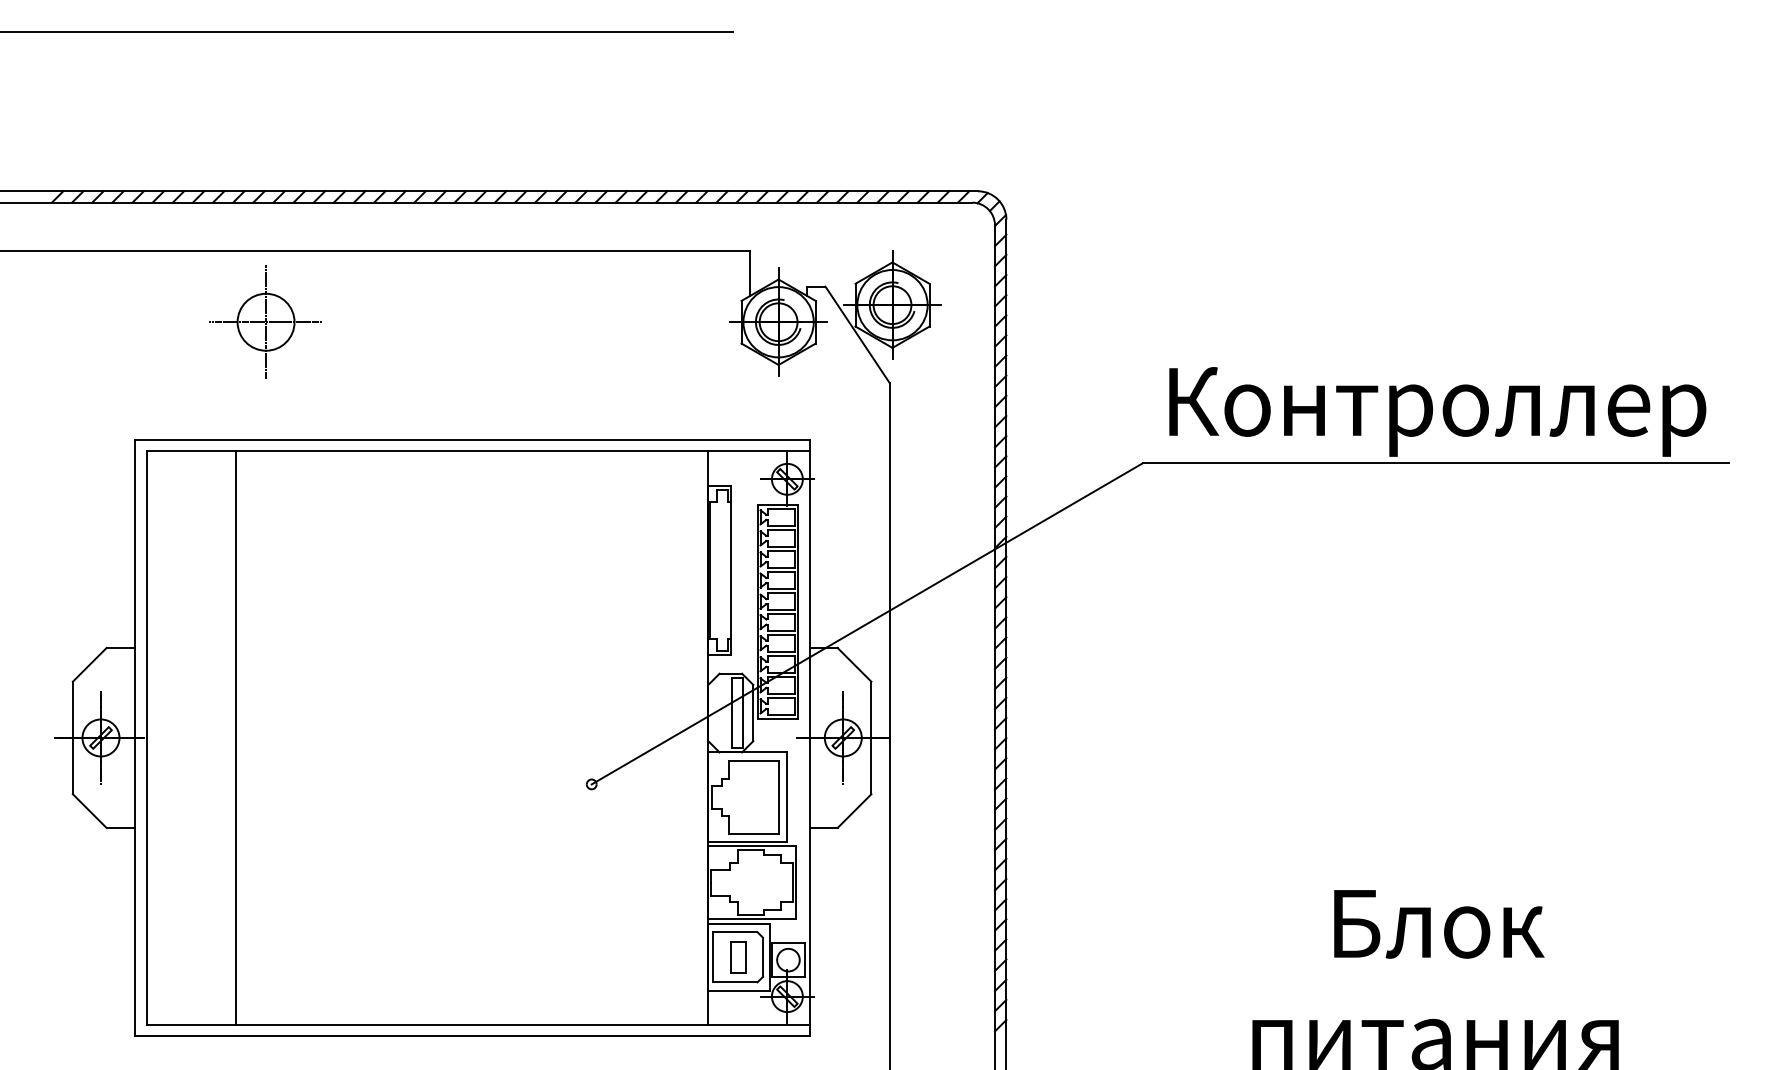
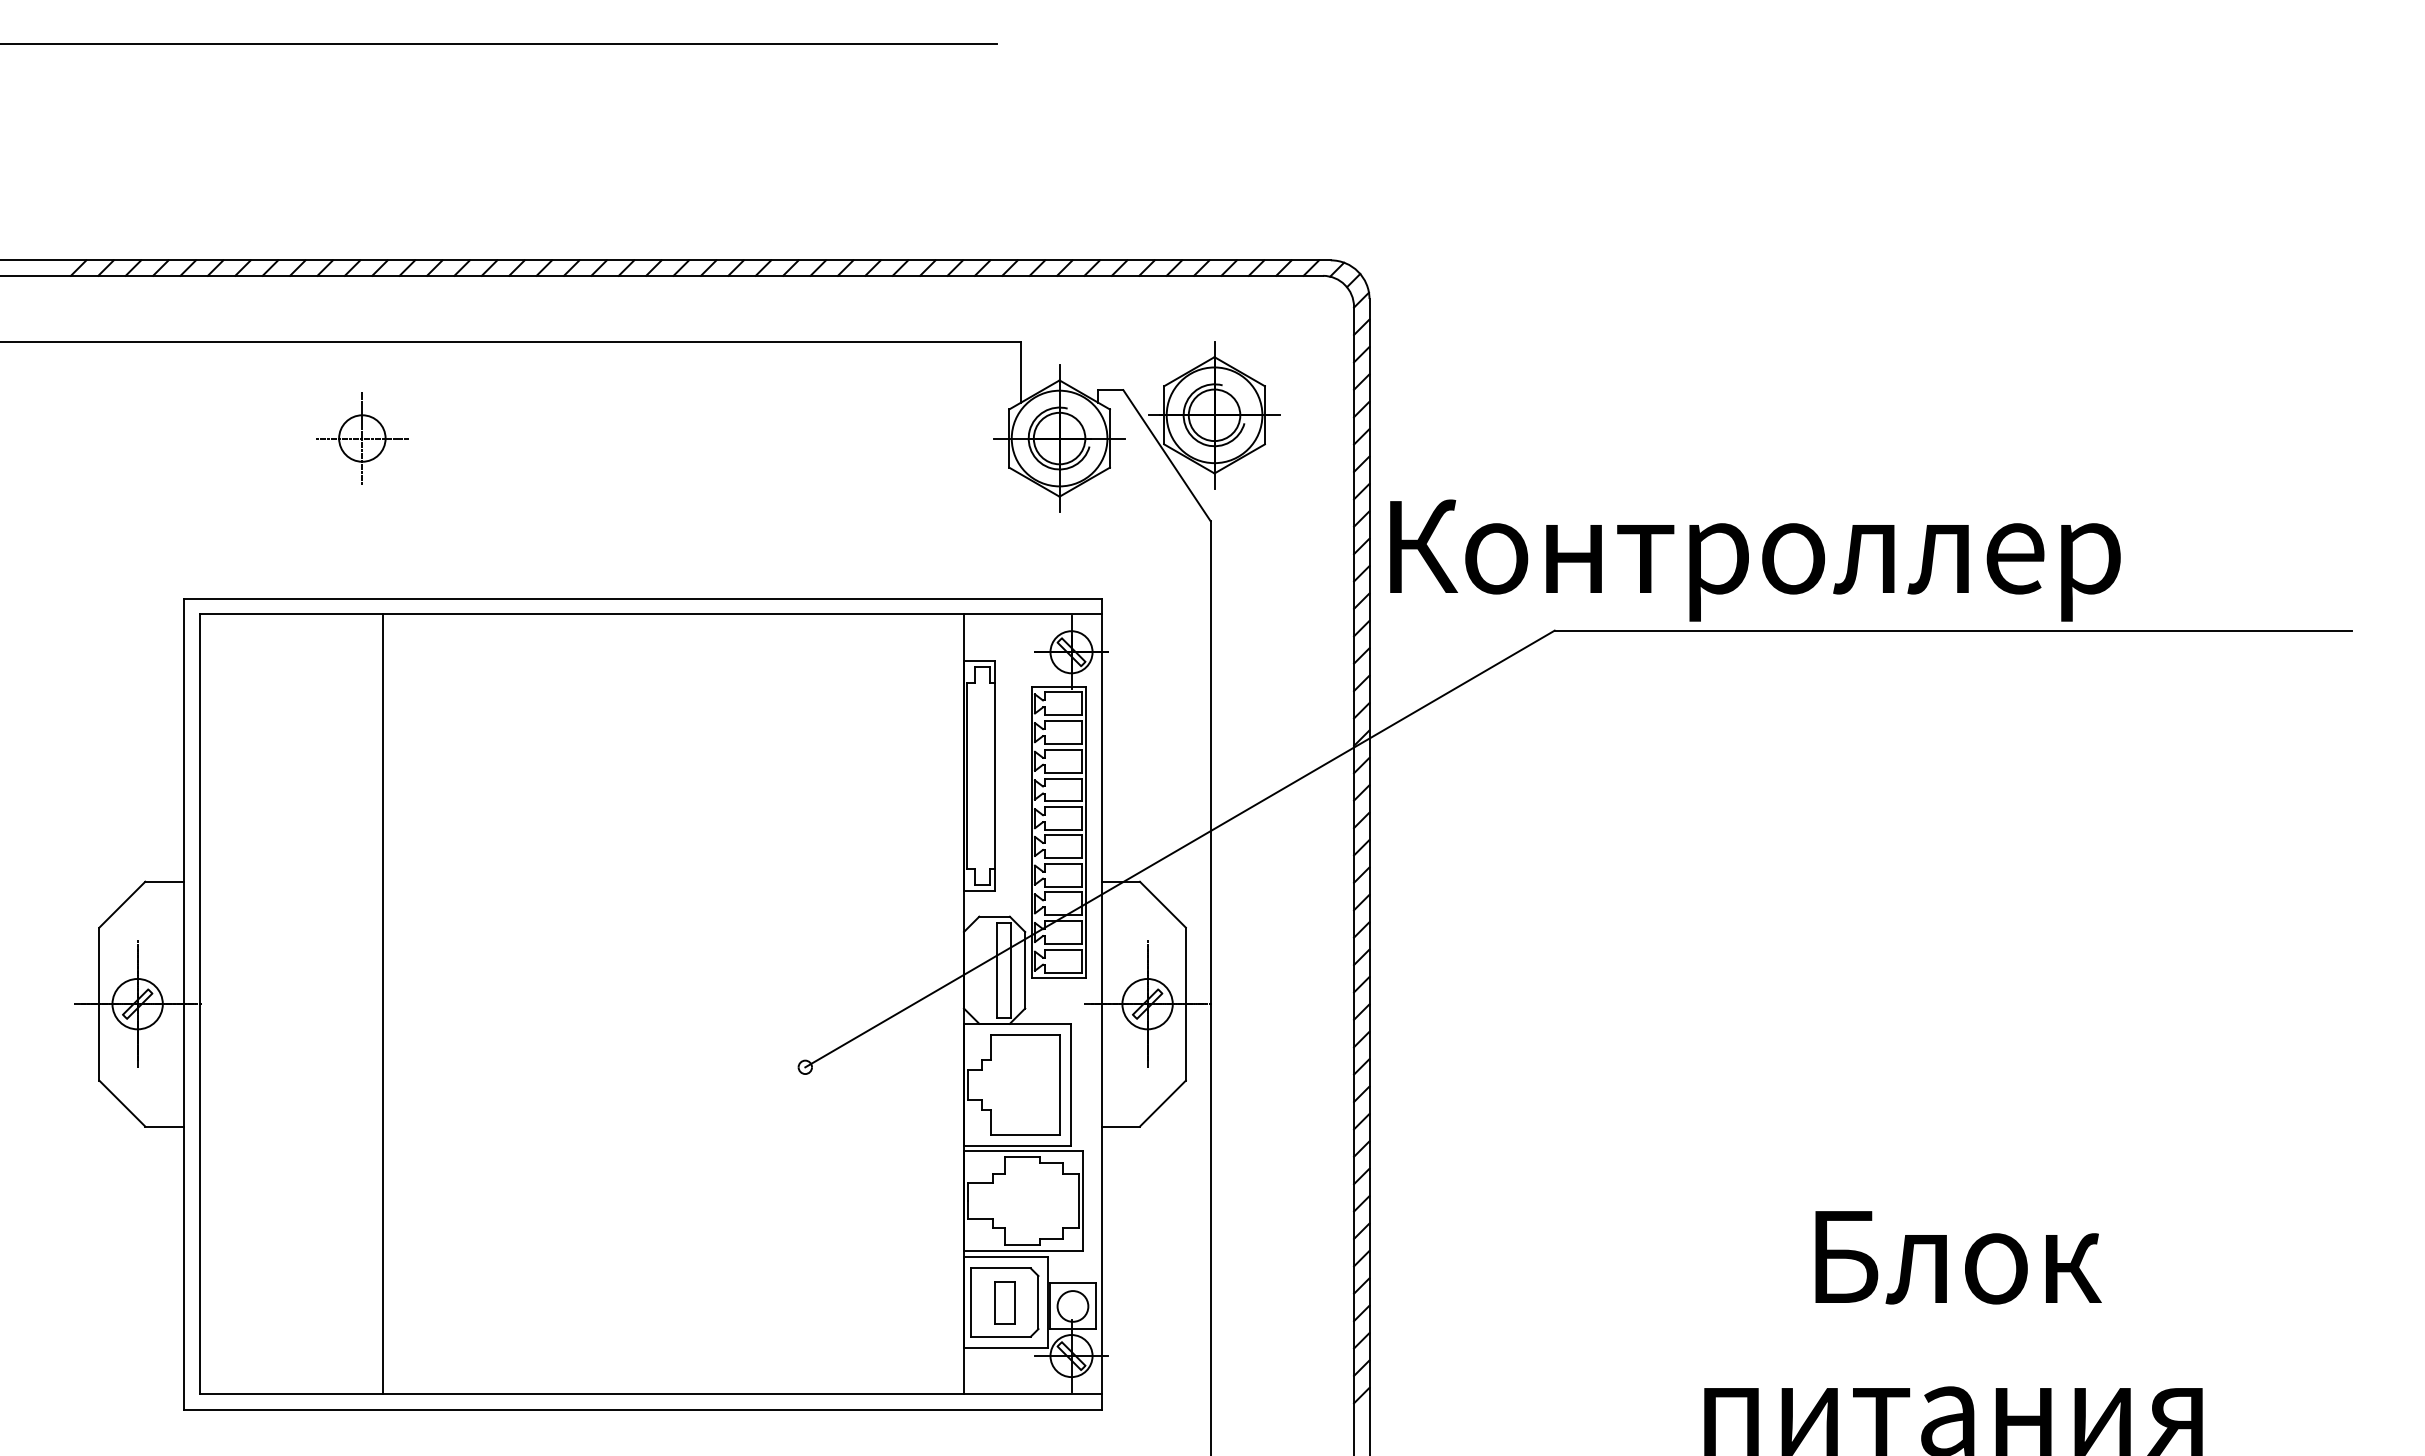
part: (266, 322) -> (362, 438), size x0.6
text: (1437, 411) -> (1755, 560), moved
line: (236, 737) -> (383, 1003), moved

